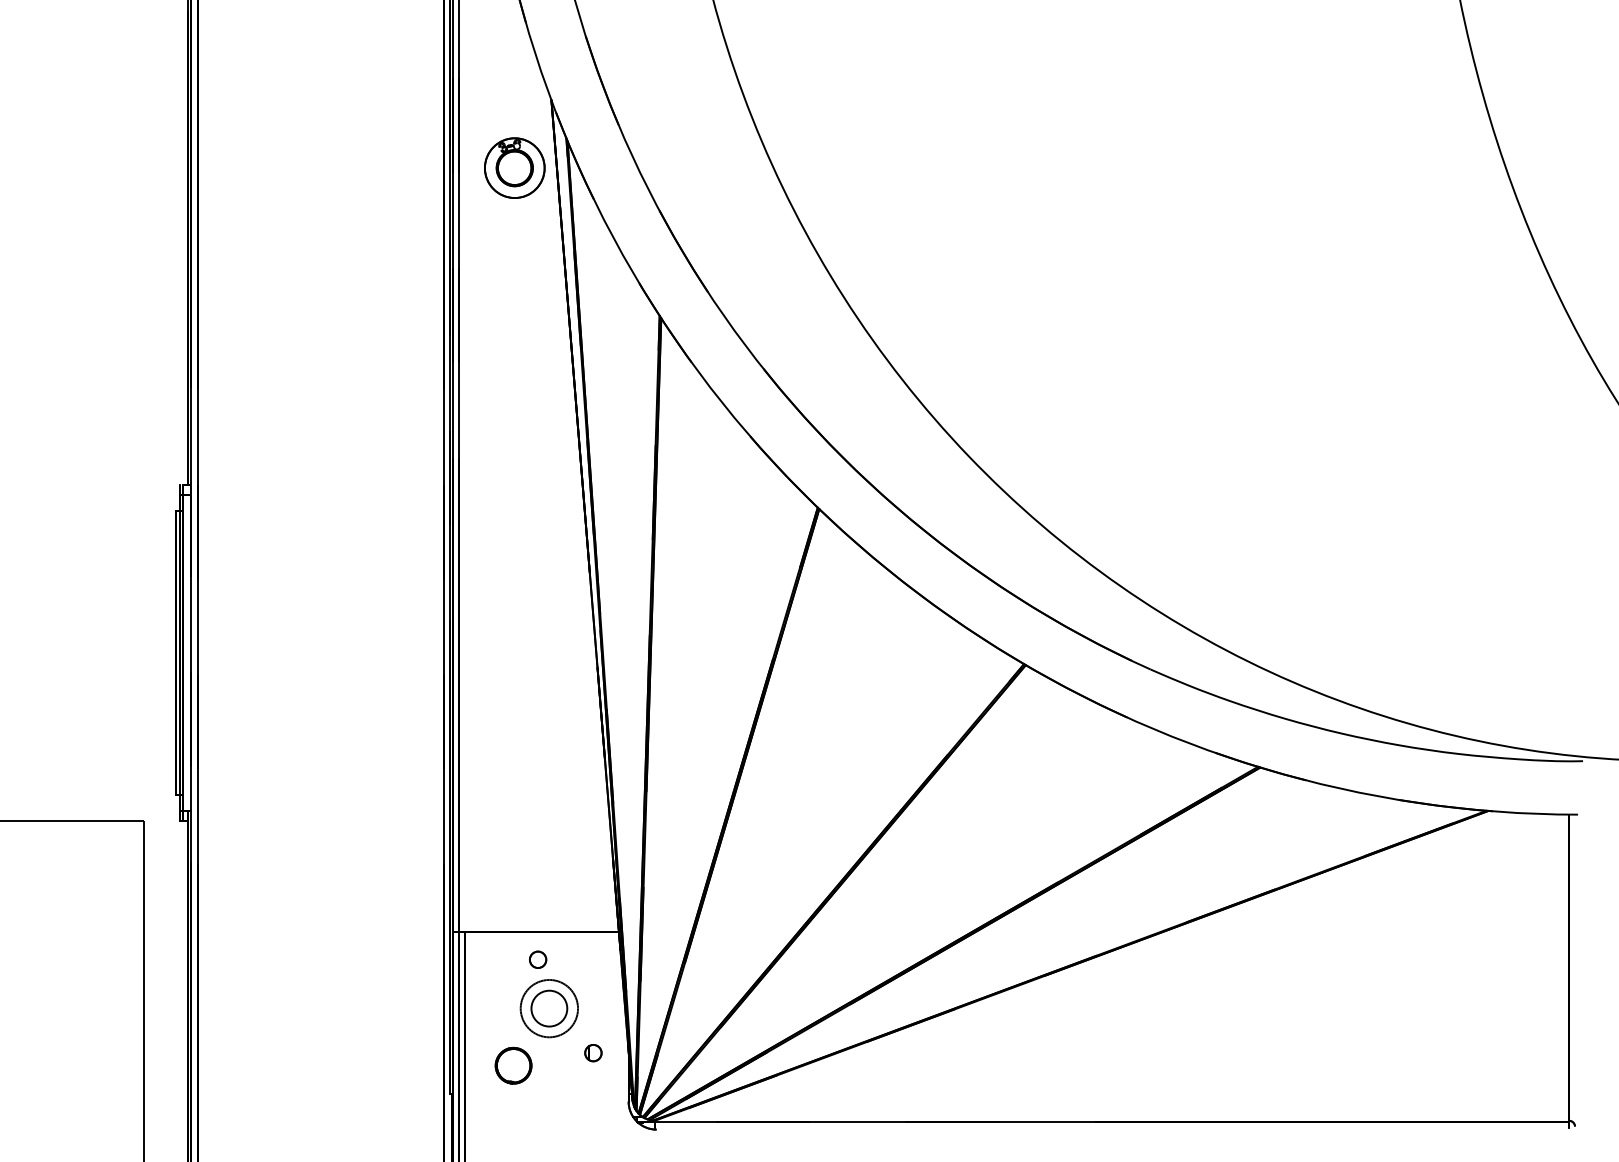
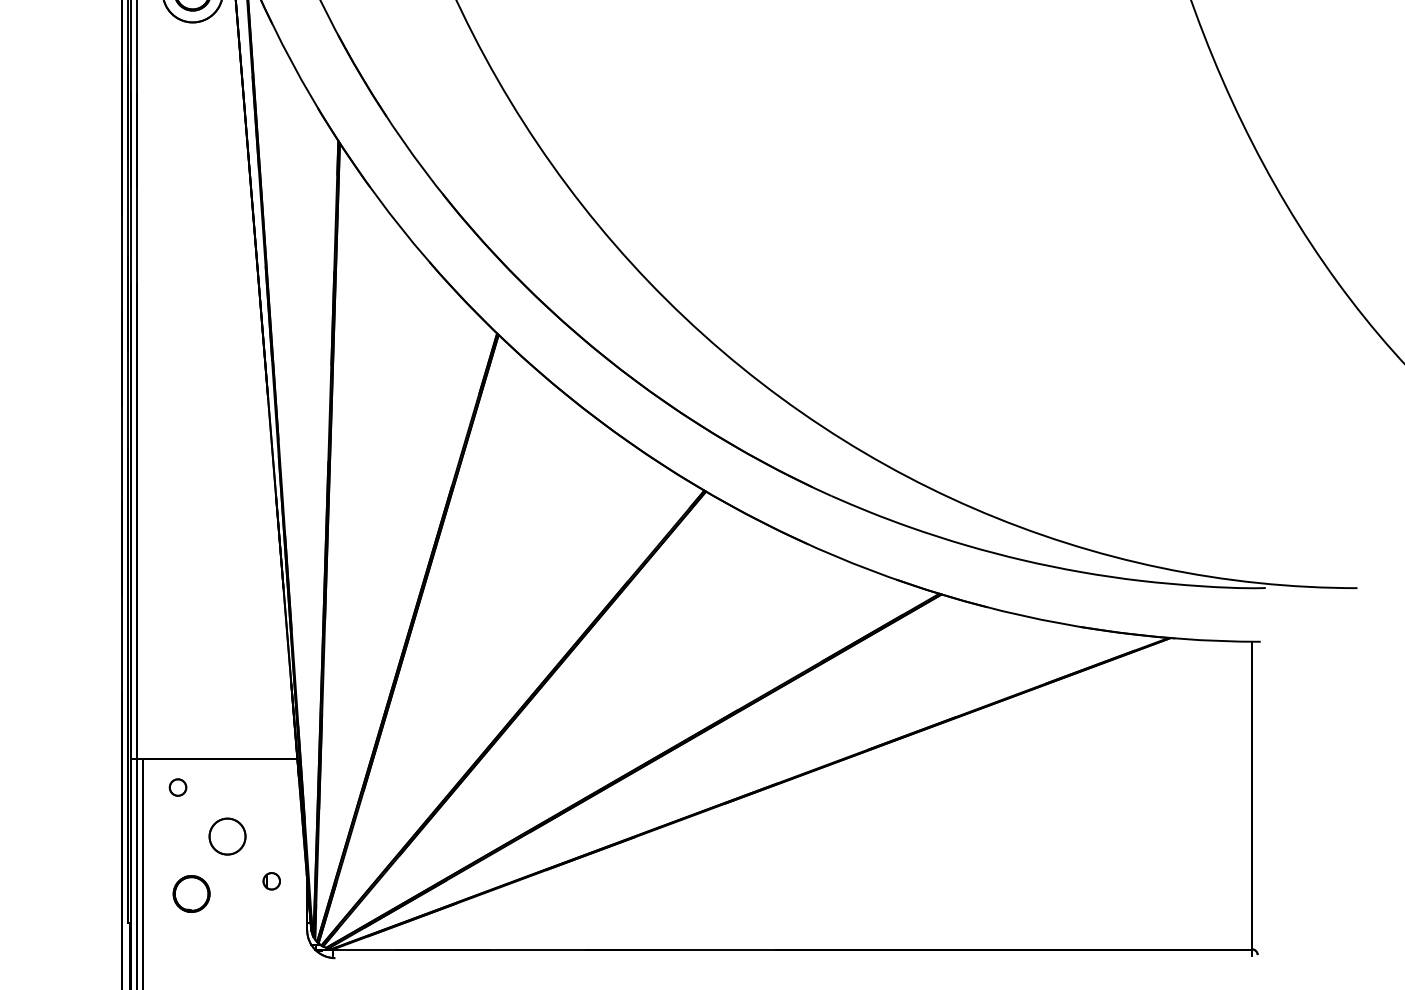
circle: (538, 959) -> (178, 787), moved
circle: (549, 1008) -> (227, 836), size x0.62

